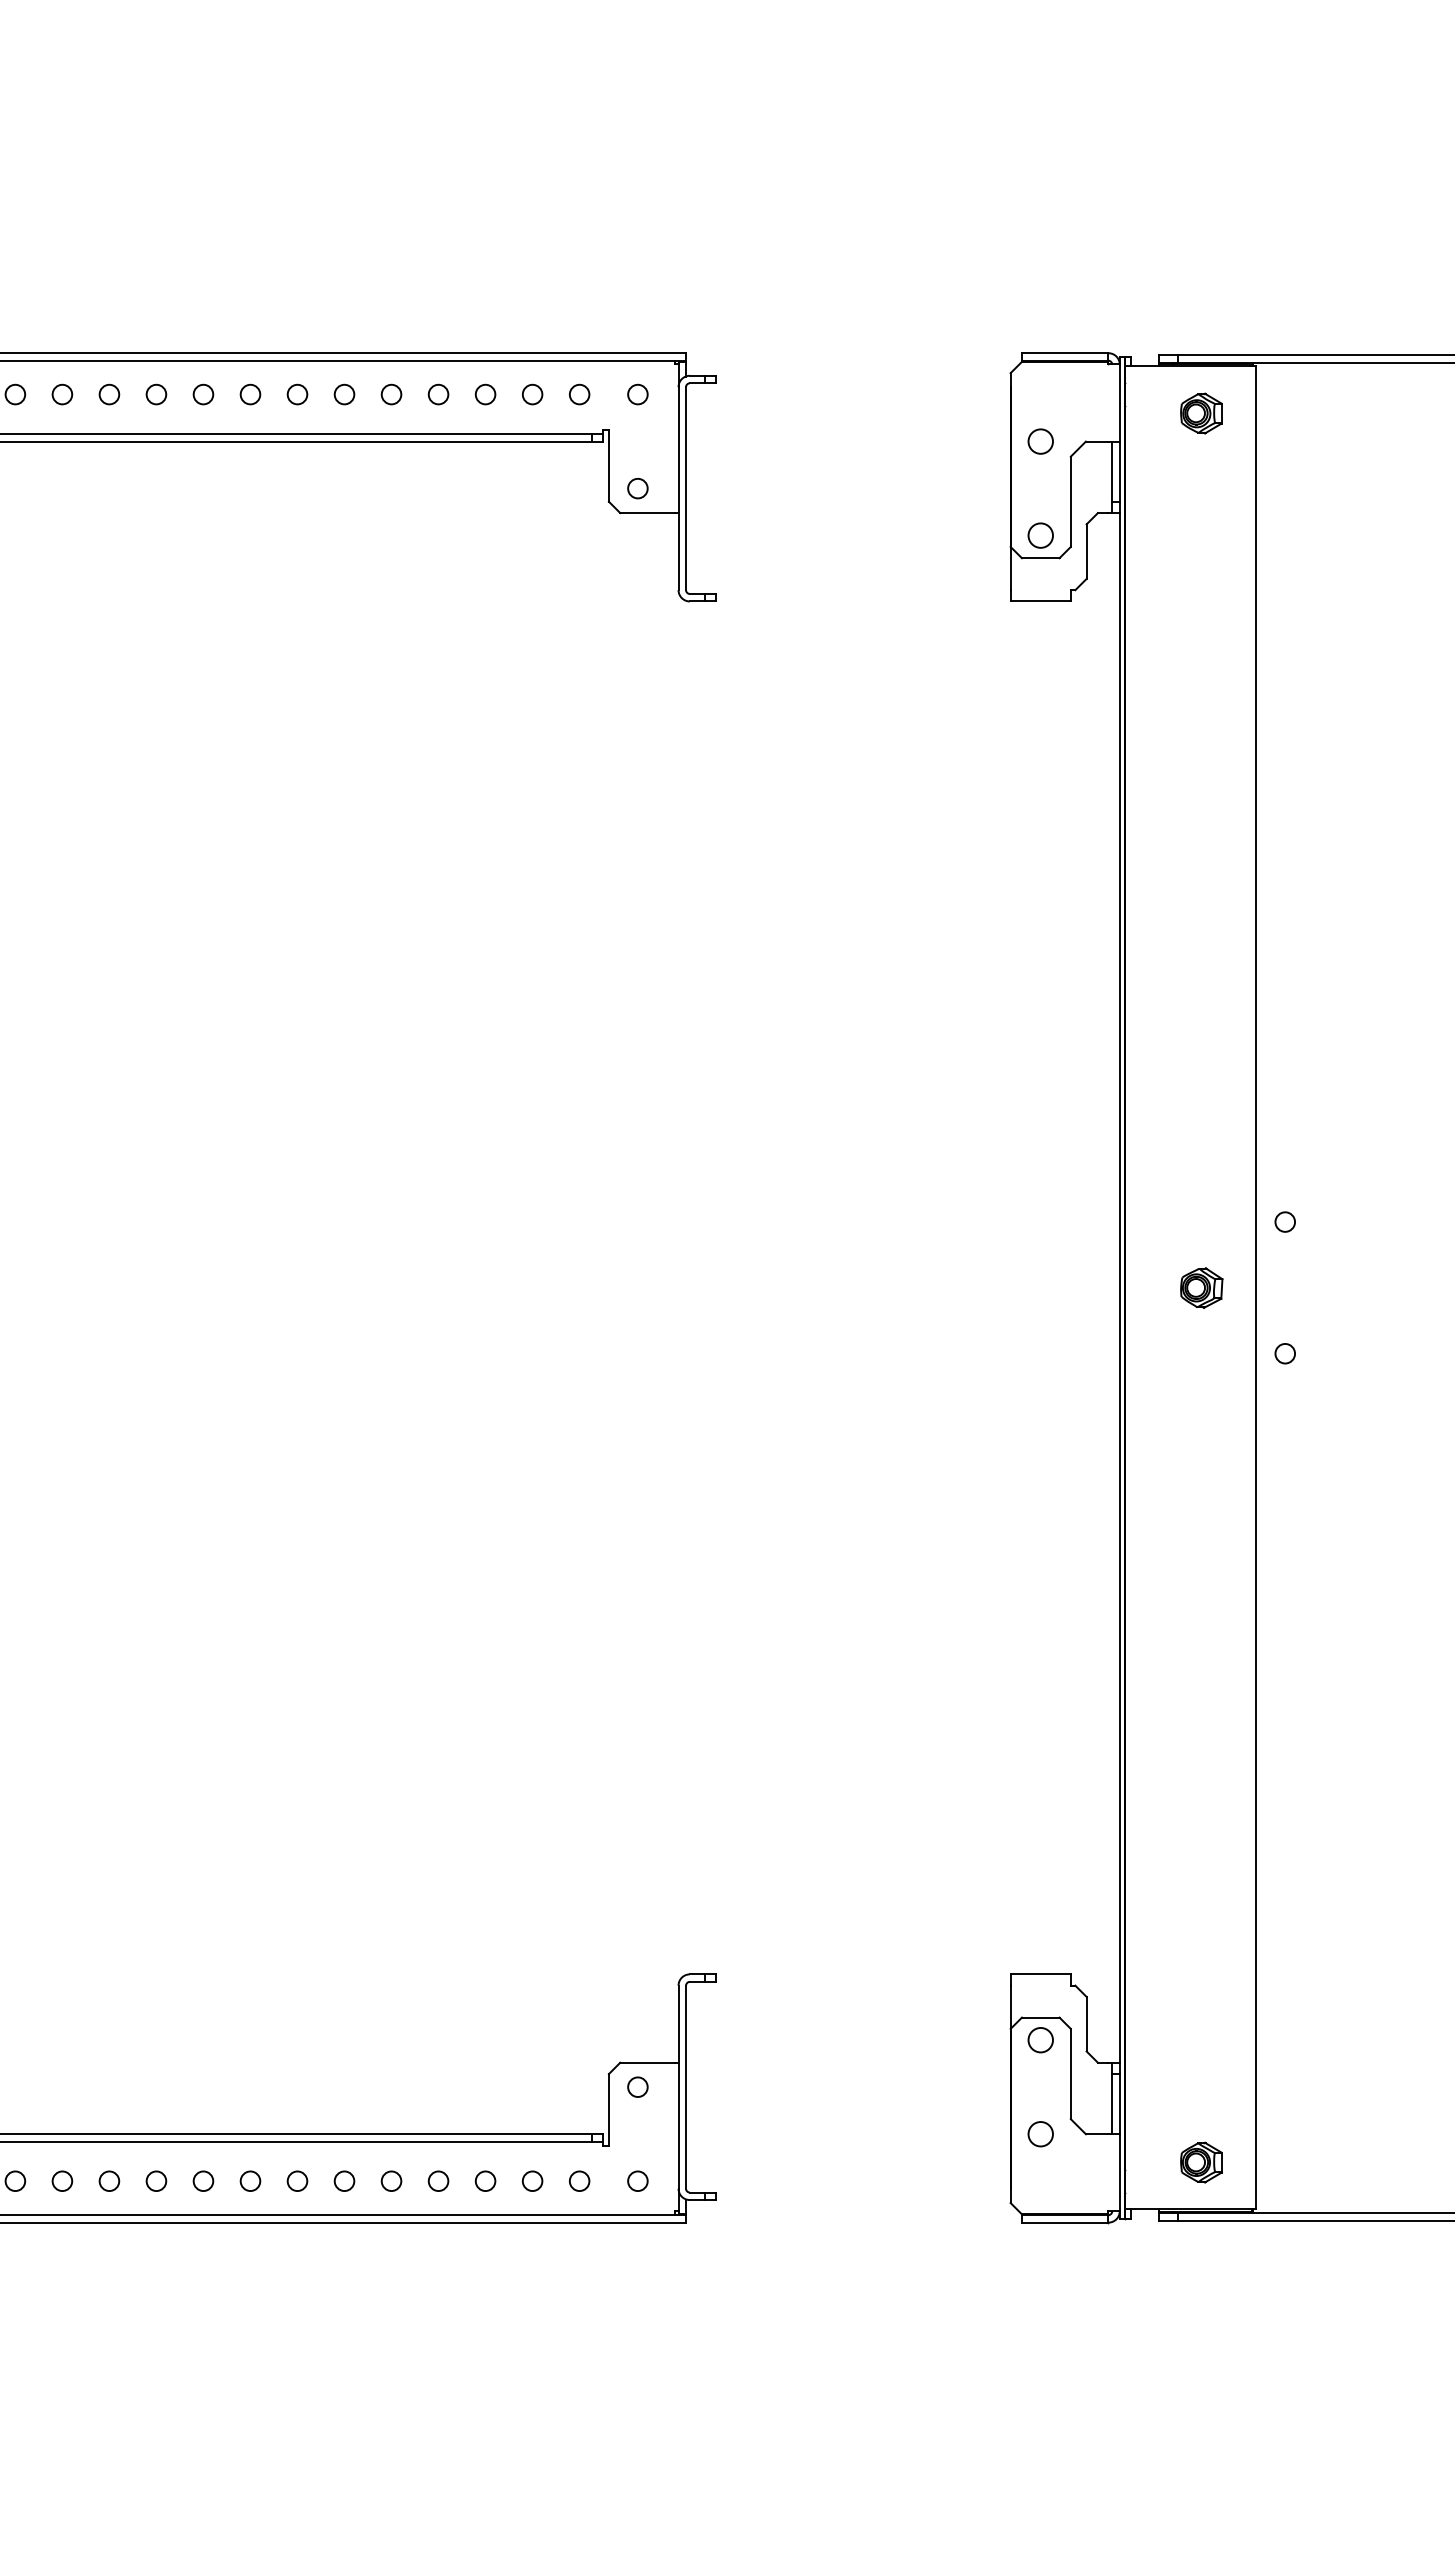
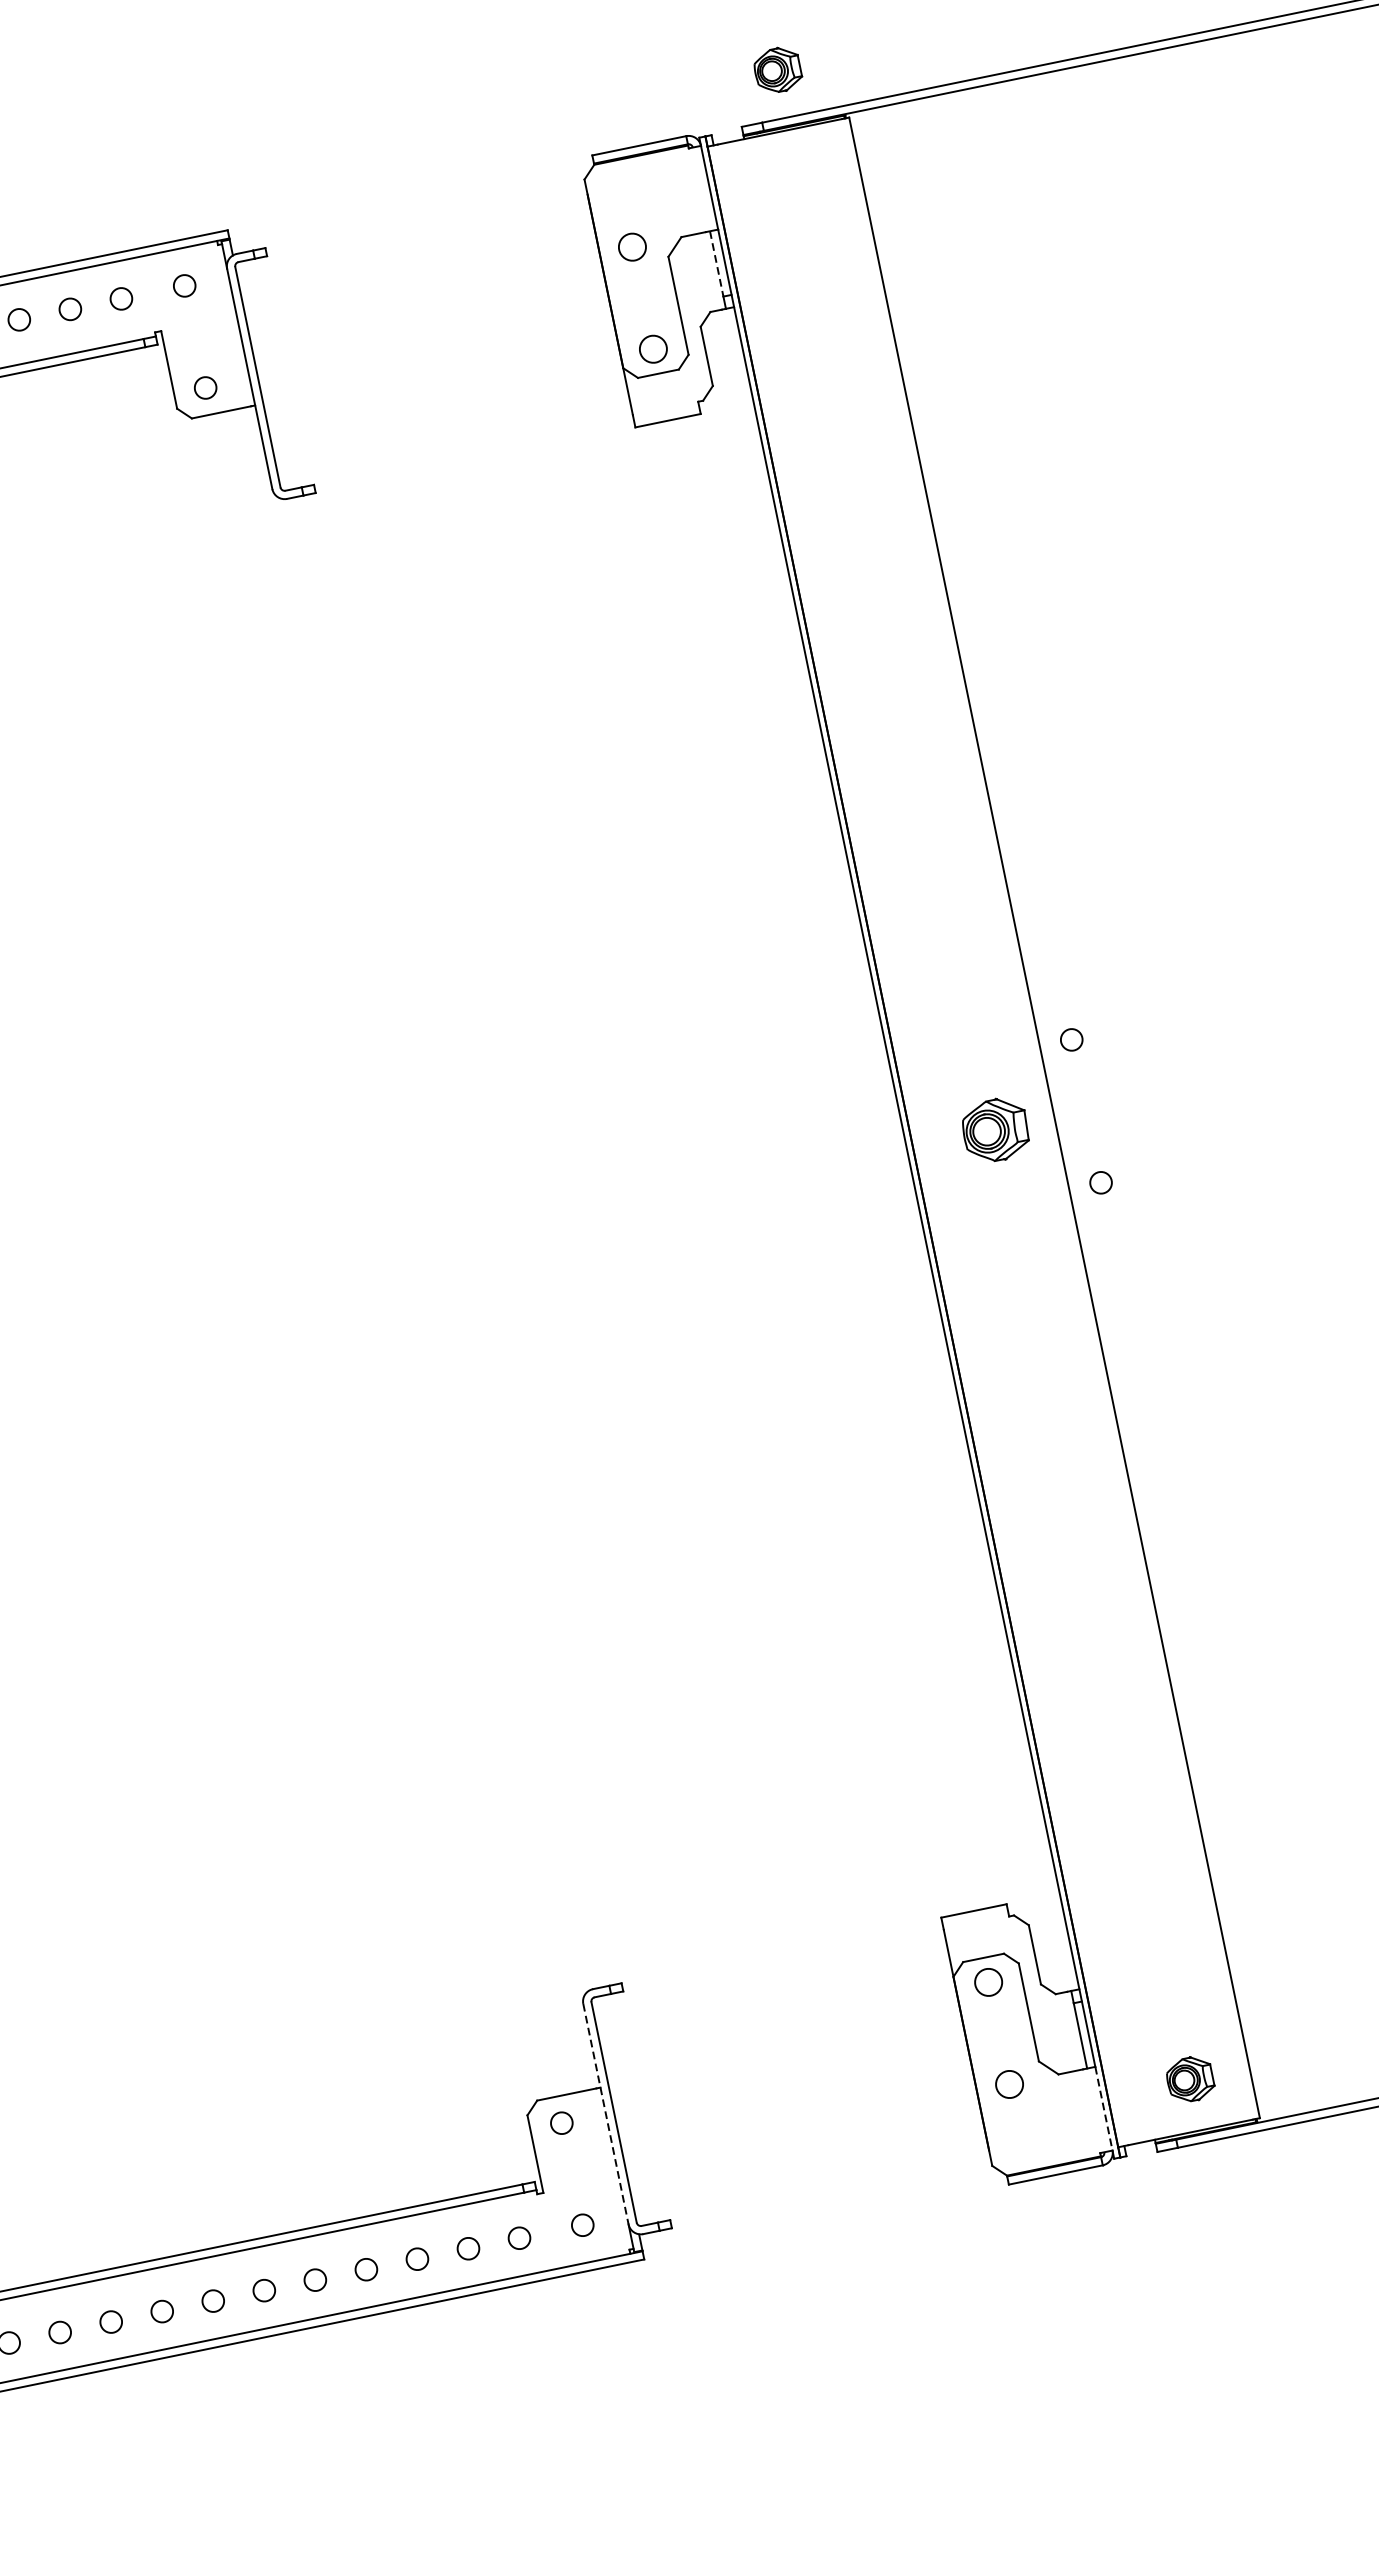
part: (1201, 413) -> (777, 70), moved
line: (1112, 472) -> (717, 264), solid -> dashed
part: (1201, 1287) -> (995, 1129), size x1.4
line: (678, 2087) -> (605, 2114), solid -> dashed
line: (1119, 2172) -> (1103, 2108), solid -> dashed

